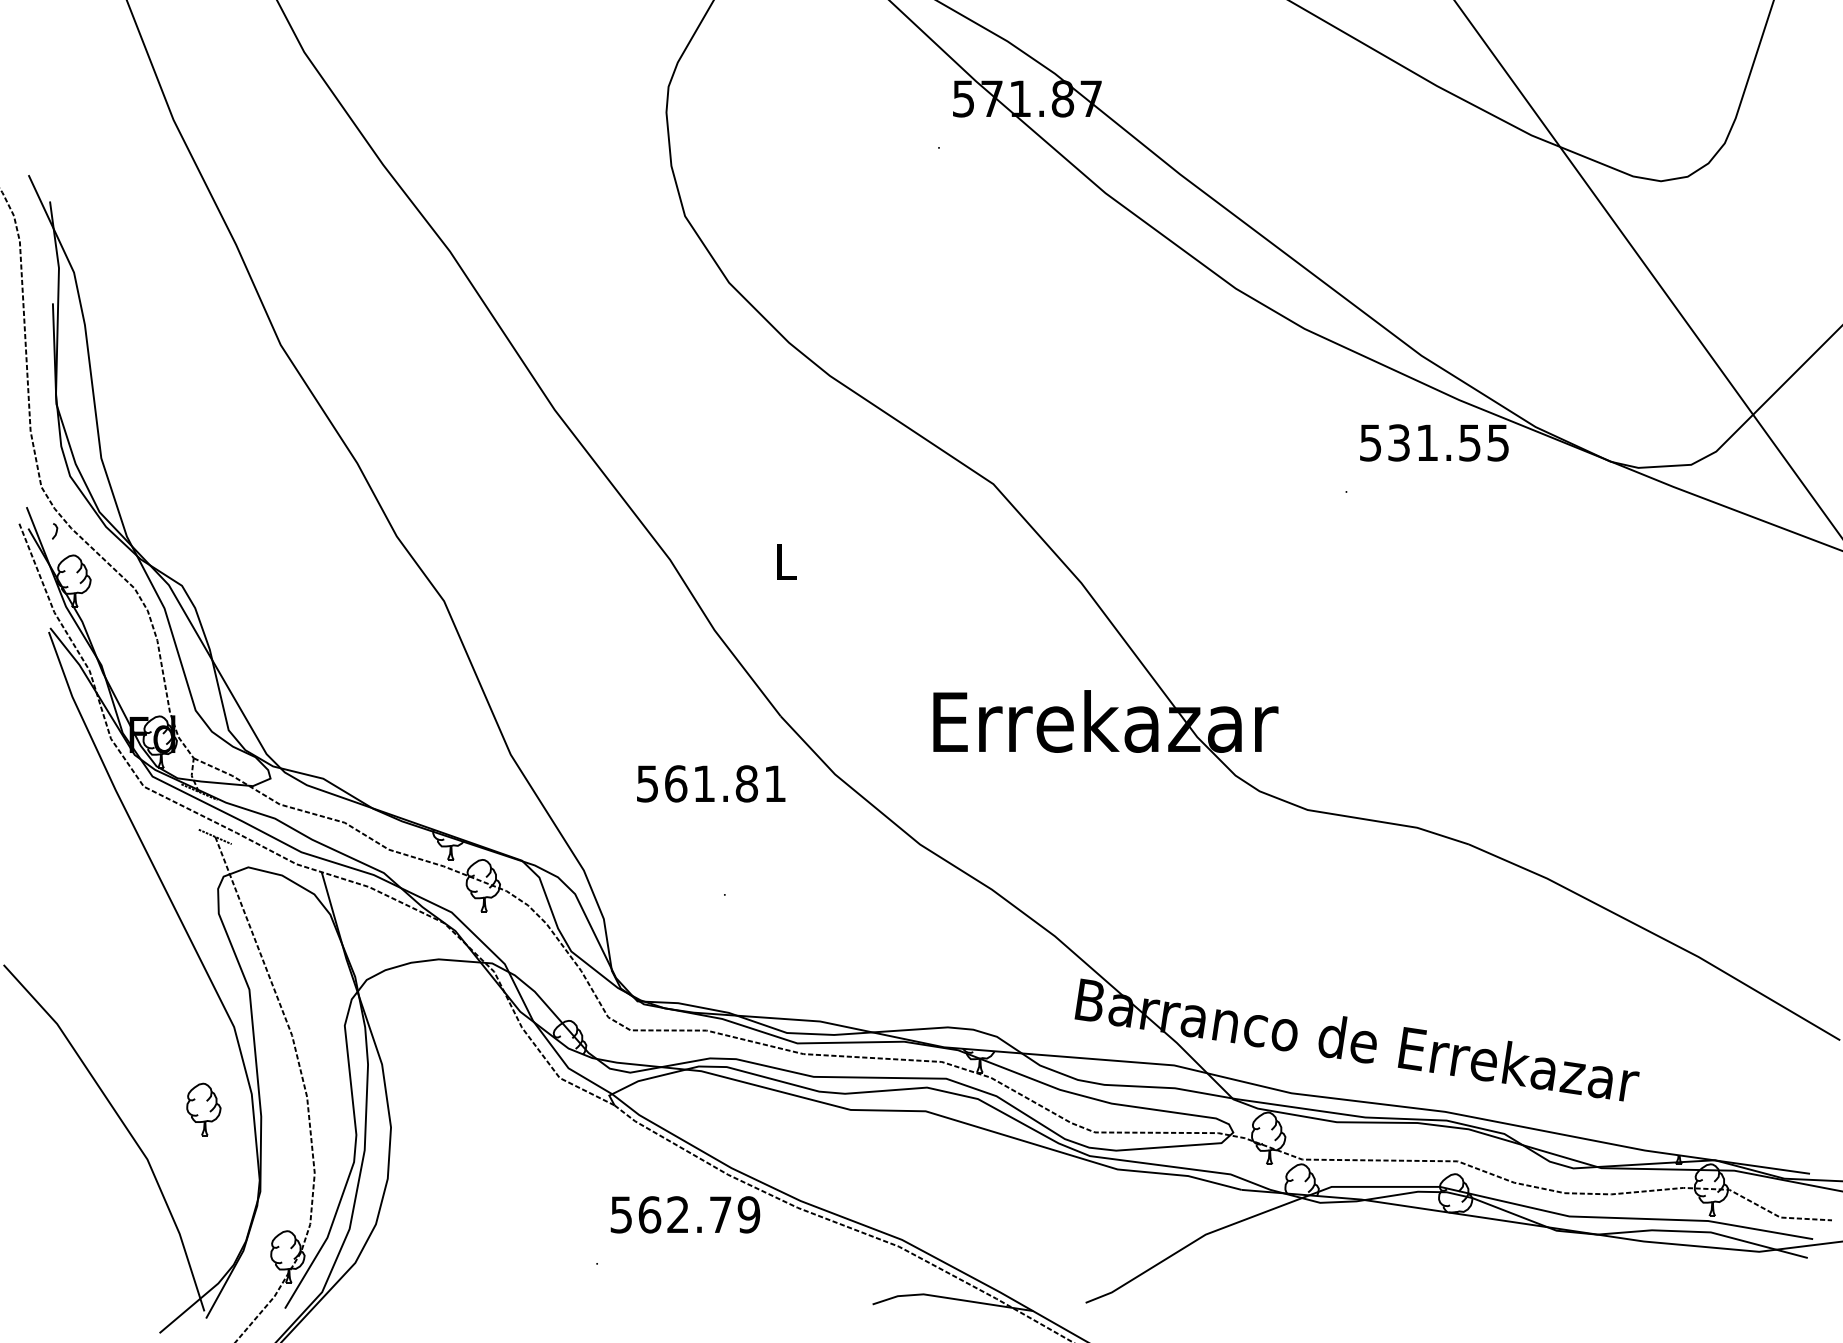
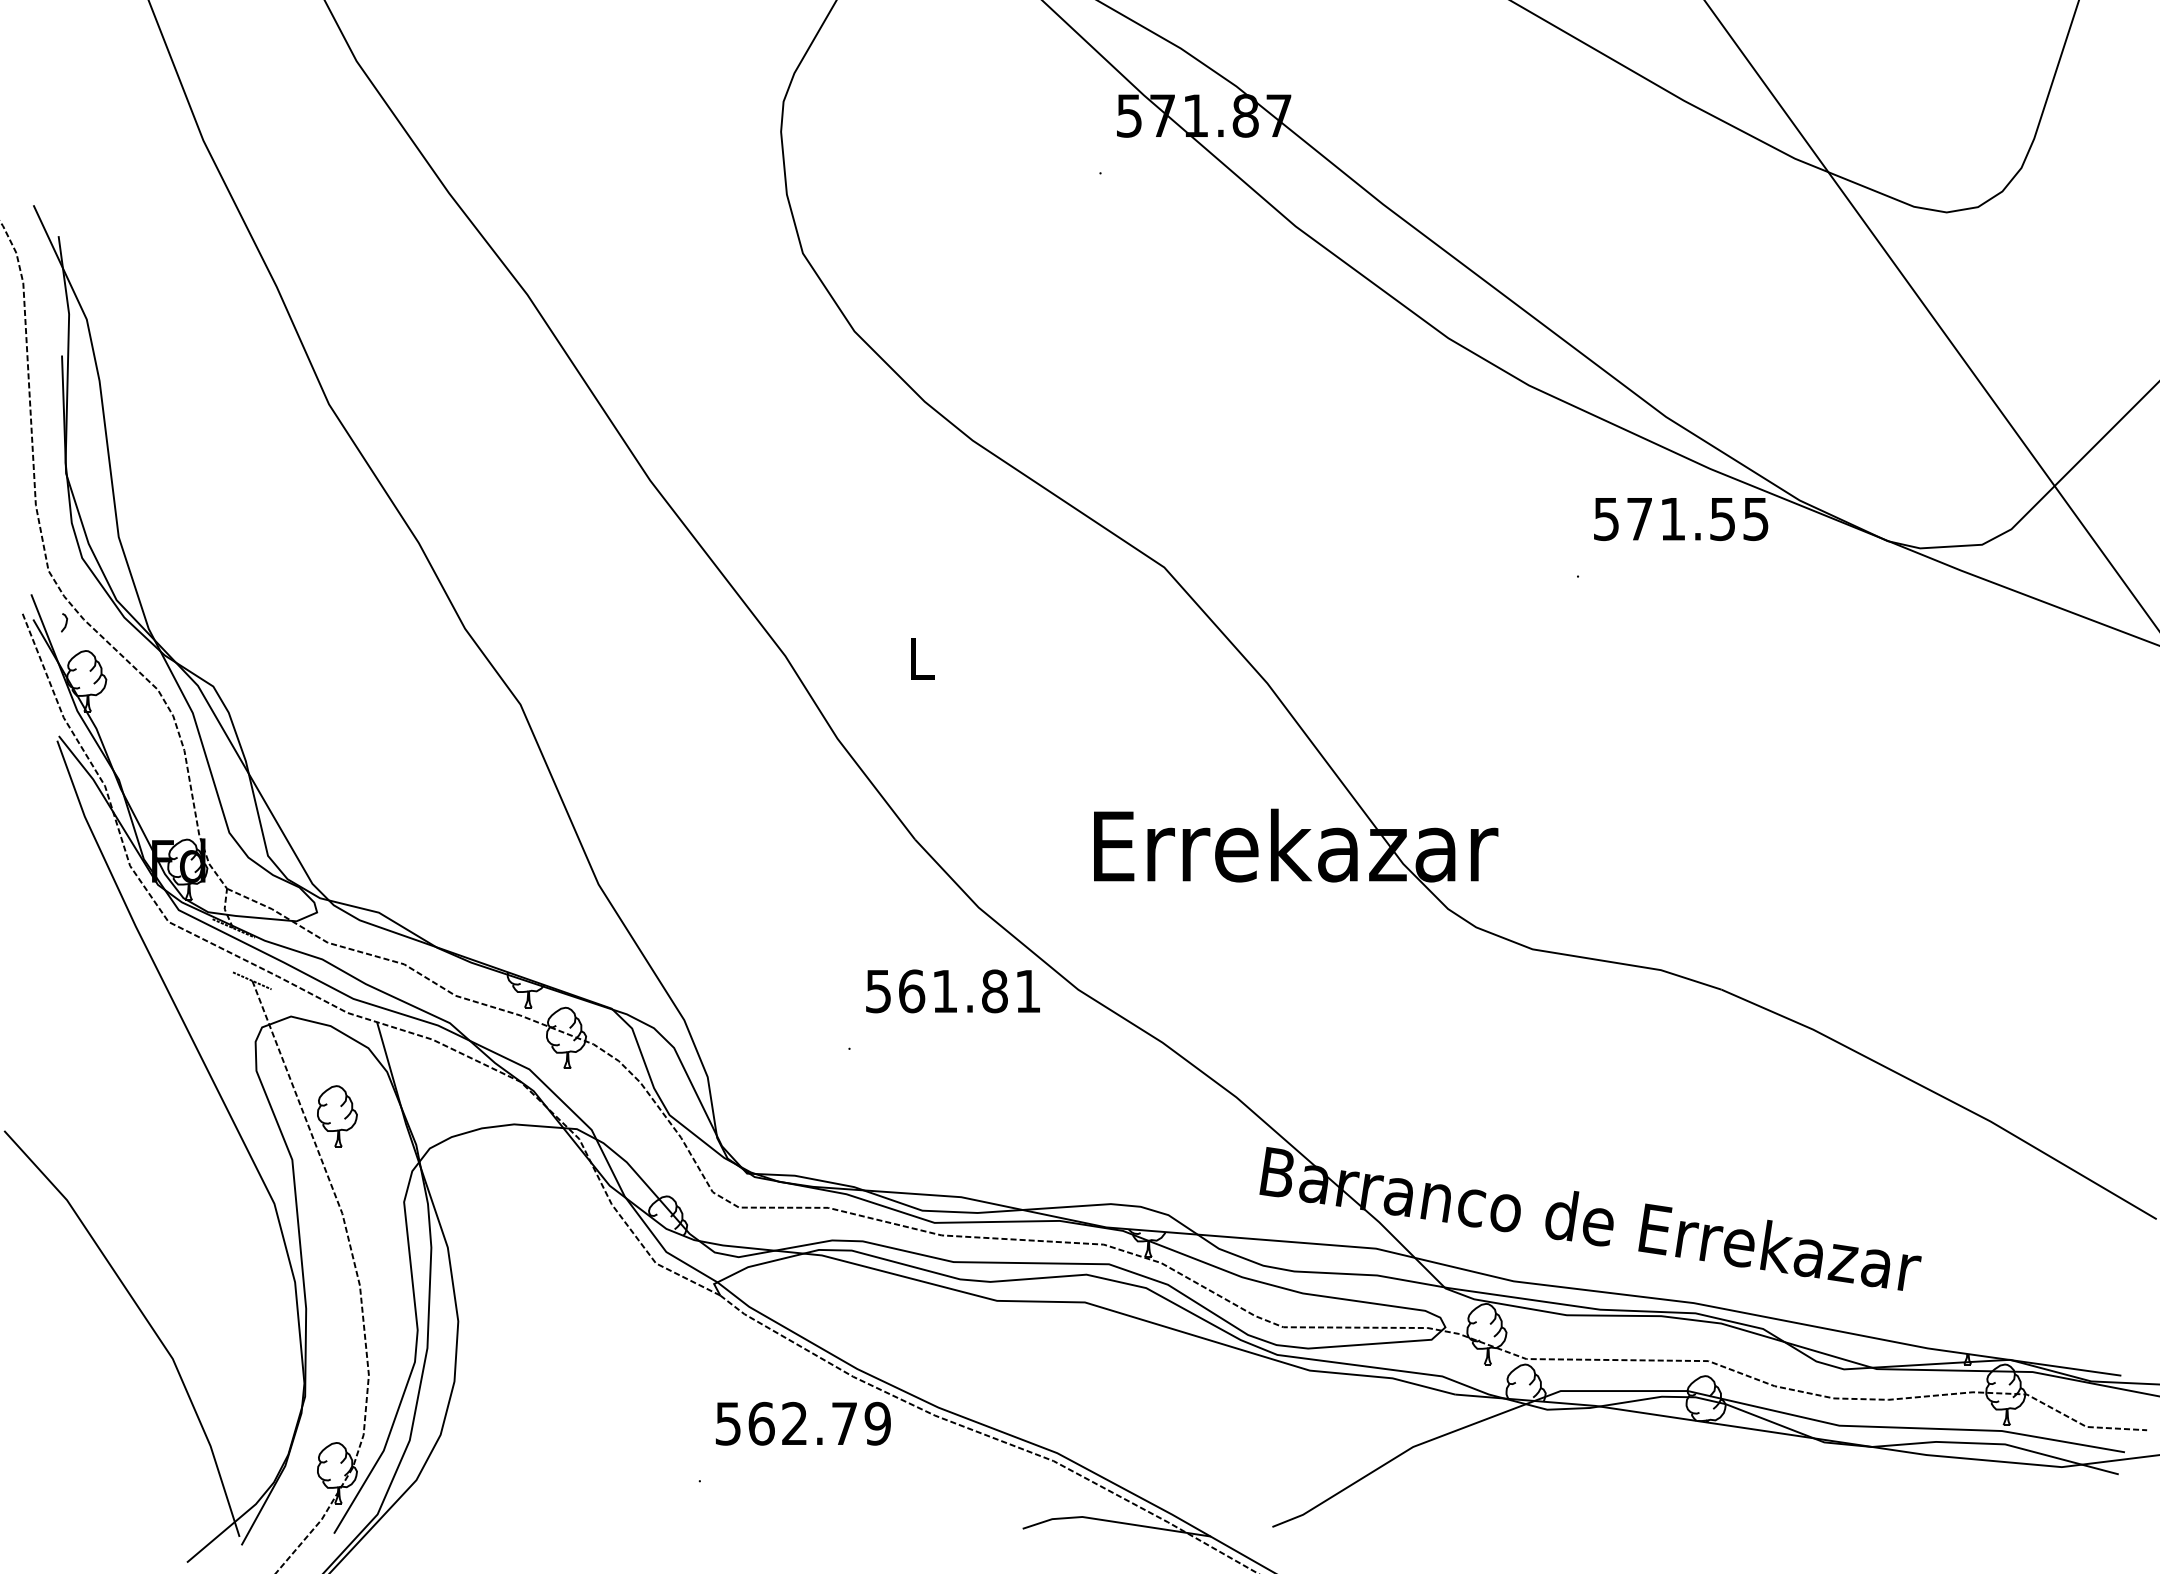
text: (1398, 442) -> (1639, 518), 531.55 -> 571.55
text: (711, 783) -> (953, 990), moved
part: (203, 1109) -> (336, 1116), moved

